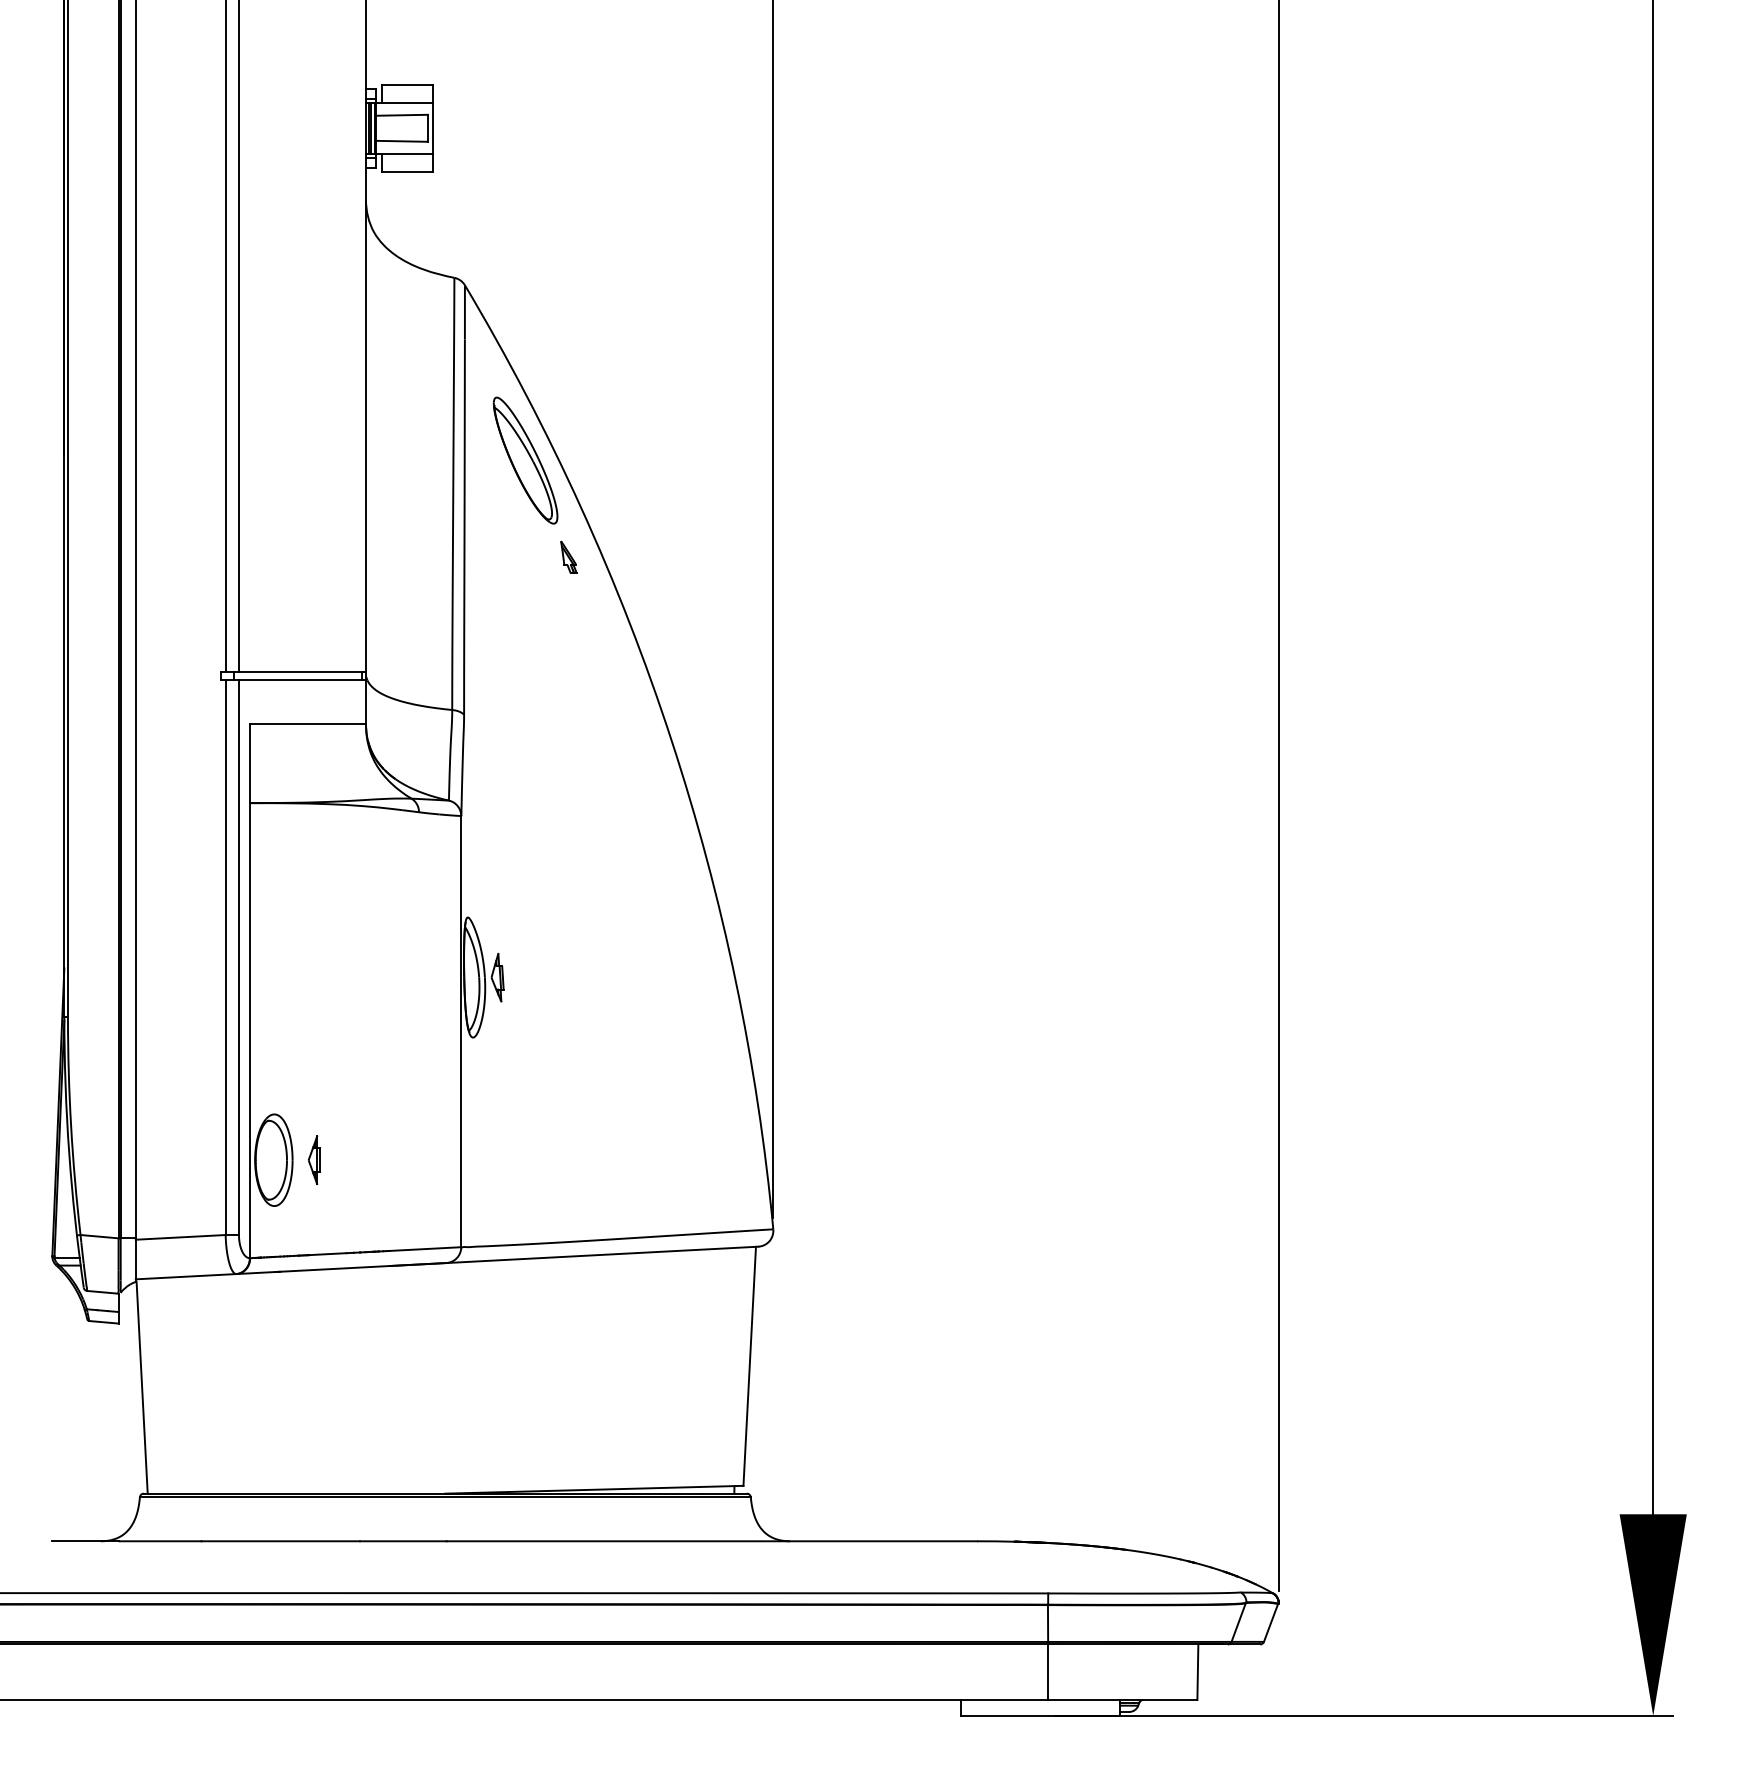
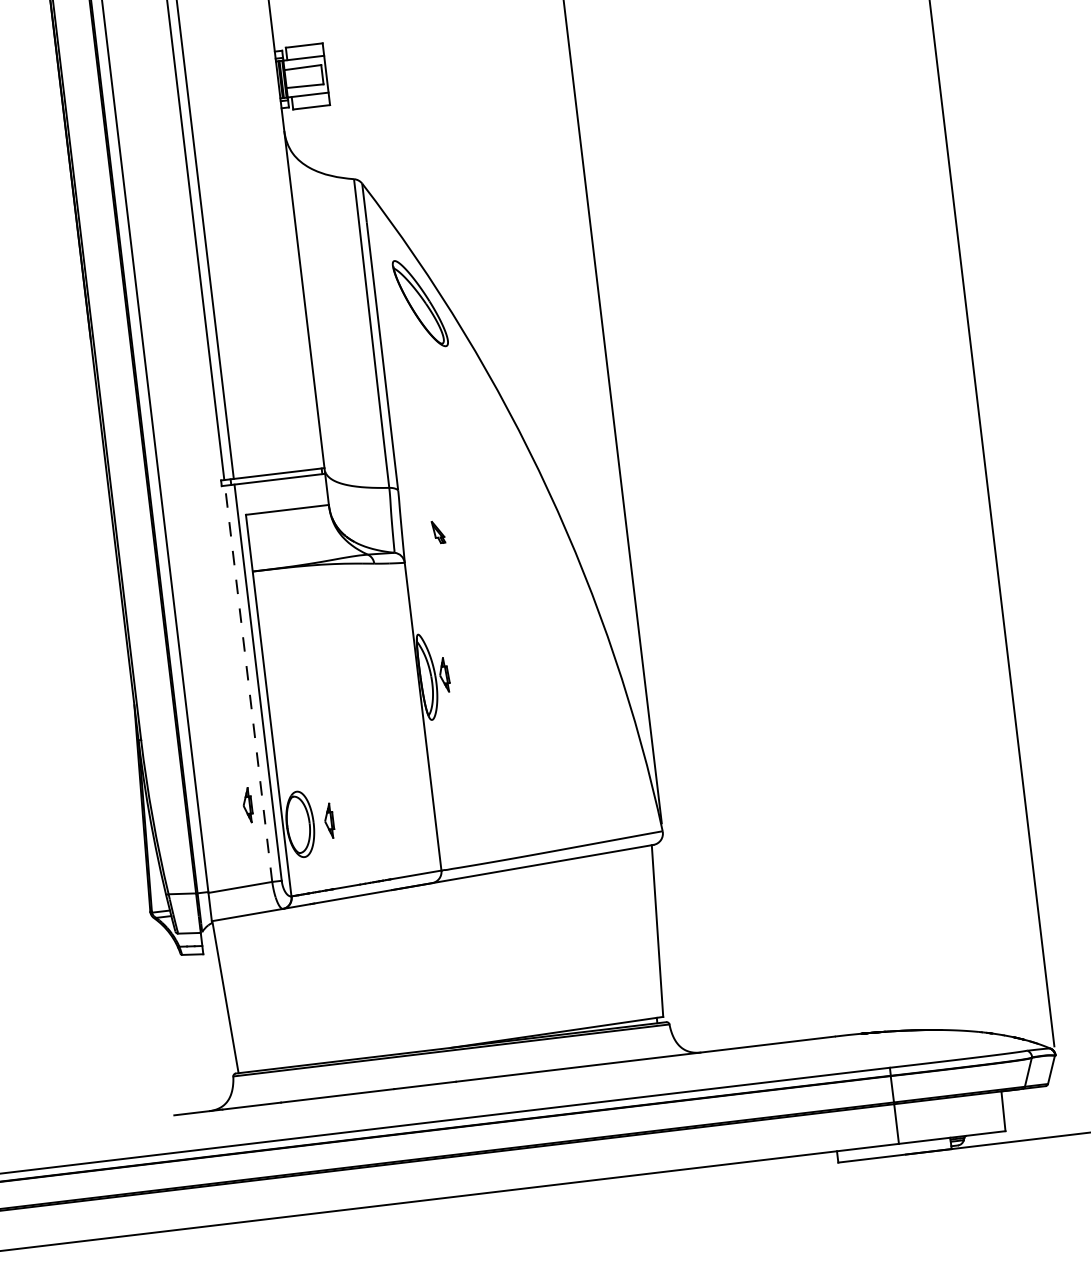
part: (568, 556) -> (438, 531), moved
line: (225, 957) -> (248, 683), solid -> dashed
part: (204, 1124) -> (247, 804), added

